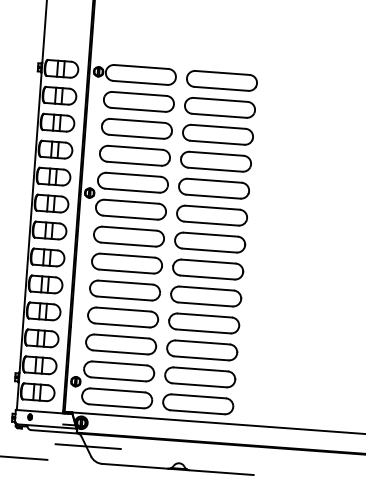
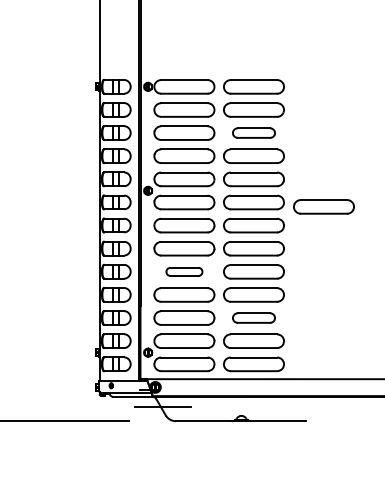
part: (217, 134) -> (253, 132), size x0.7
part: (292, 226) -> (323, 206), added
part: (125, 290) -> (184, 271), size x0.6
part: (201, 349) -> (253, 317), size x0.7

